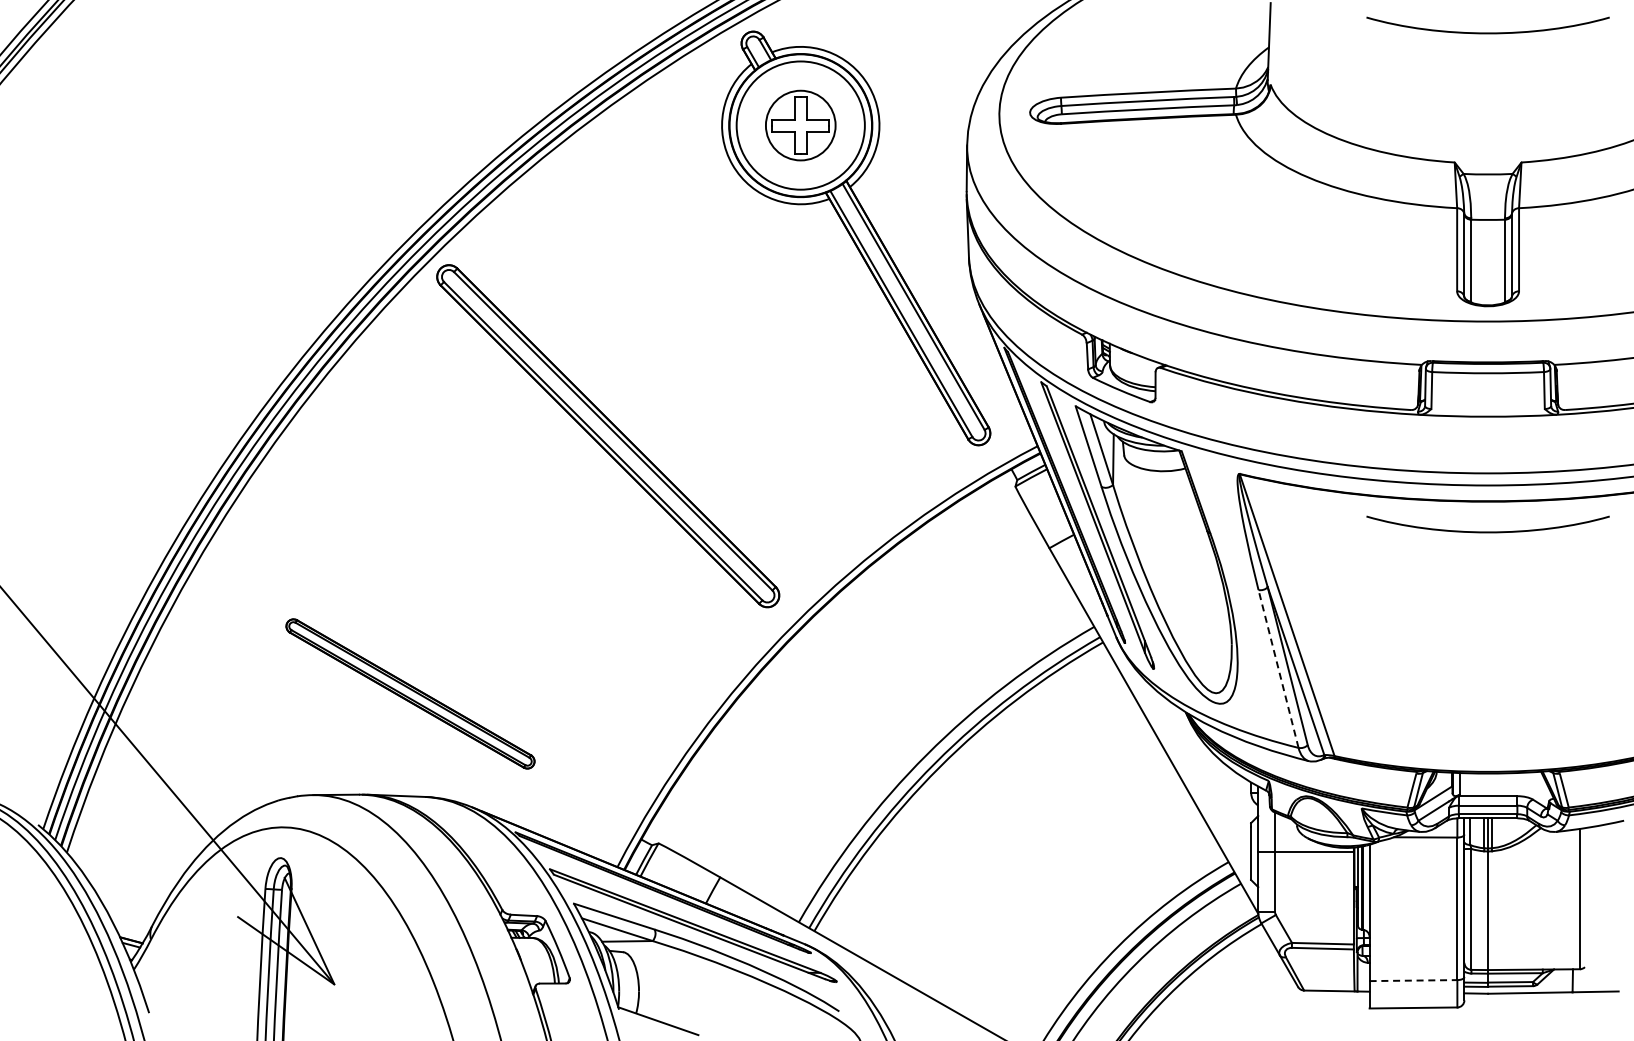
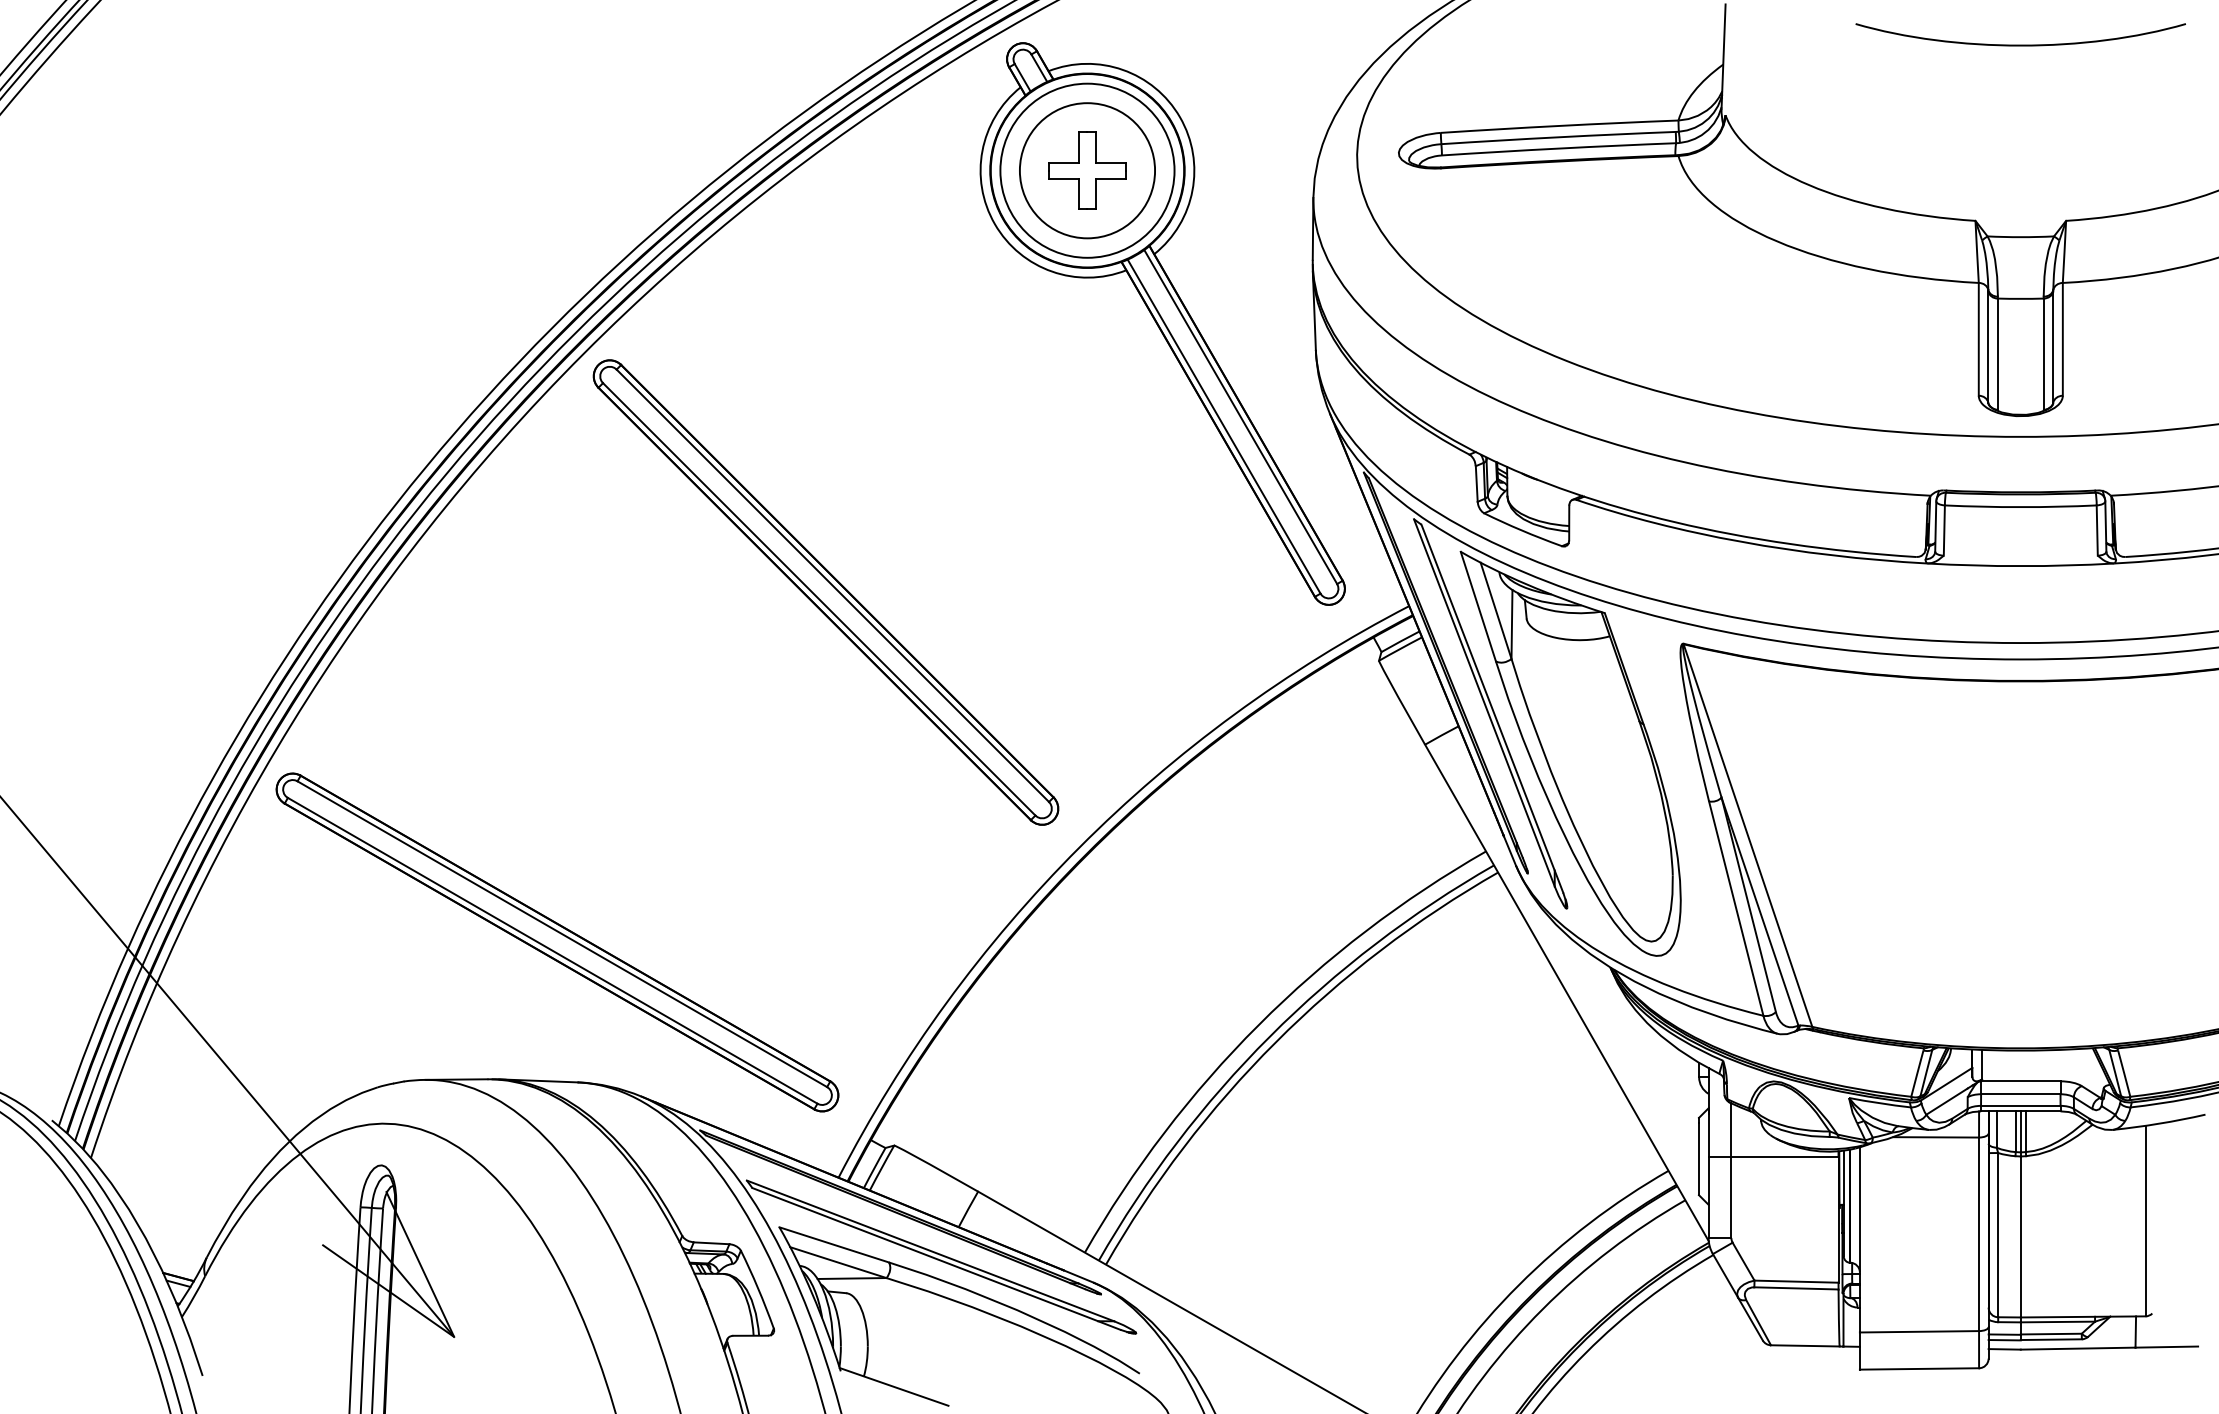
circle: (800, 125) -> (1087, 170), size x1.43
curve: (1487, 531) -> (2019, 721), removed
line: (1278, 668) -> (1736, 907), dashed -> solid
part: (410, 693) -> (557, 941), size x1.67
line: (1413, 980) -> (1919, 1331), dashed -> solid

